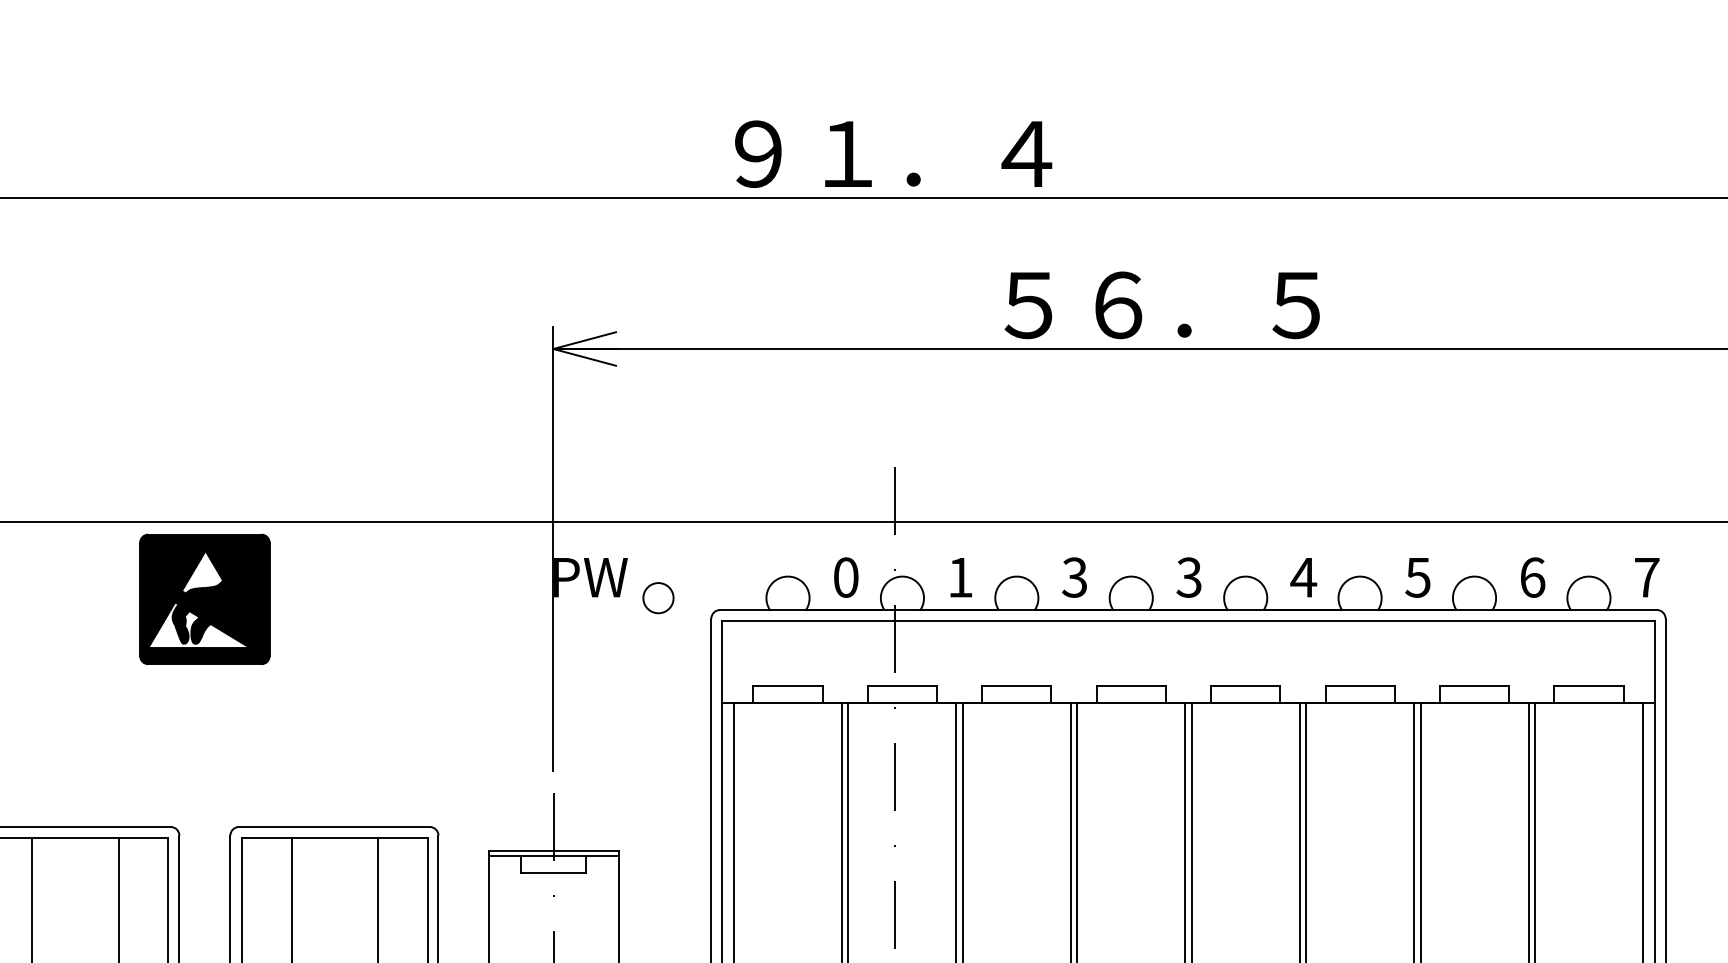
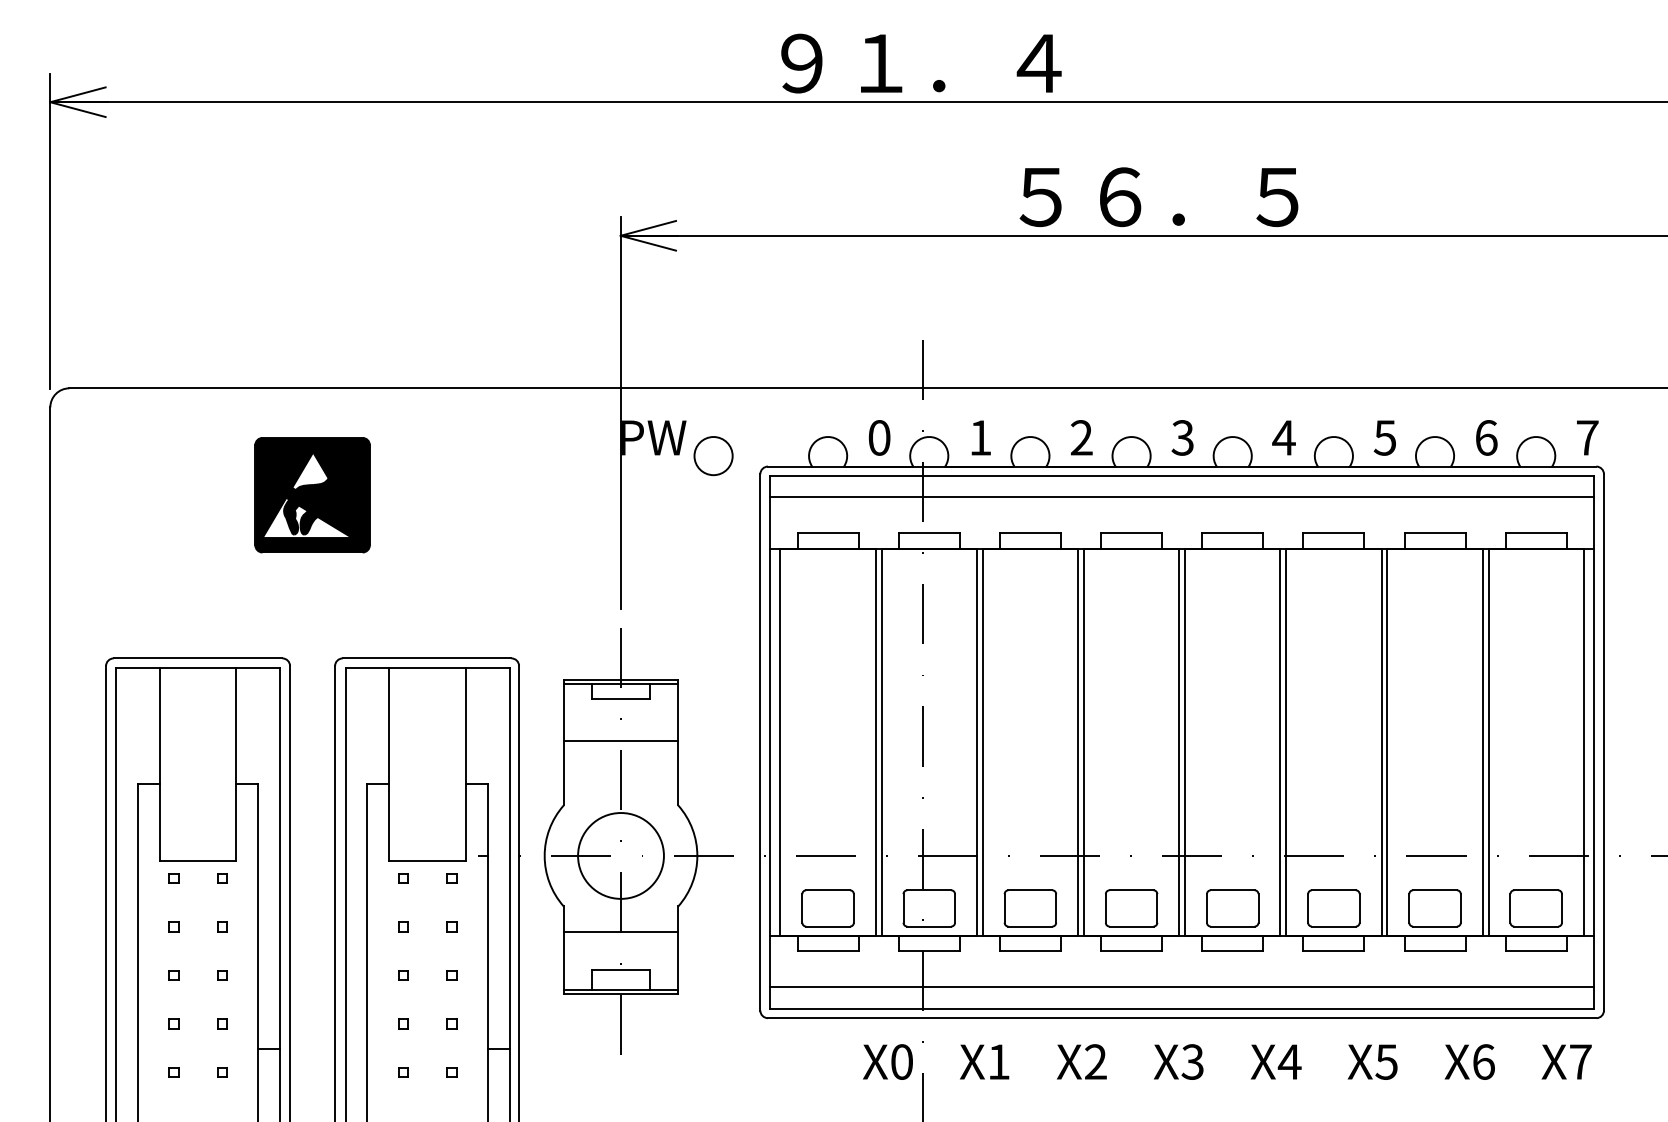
text: (1074, 577) -> (1081, 437), 3 -> 2
circle: (658, 598) -> (713, 456), size x1.43
part: (204, 599) -> (312, 495), moved
line: (1187, 645) -> (1181, 497), added
line: (553, 920) -> (620, 741), added

